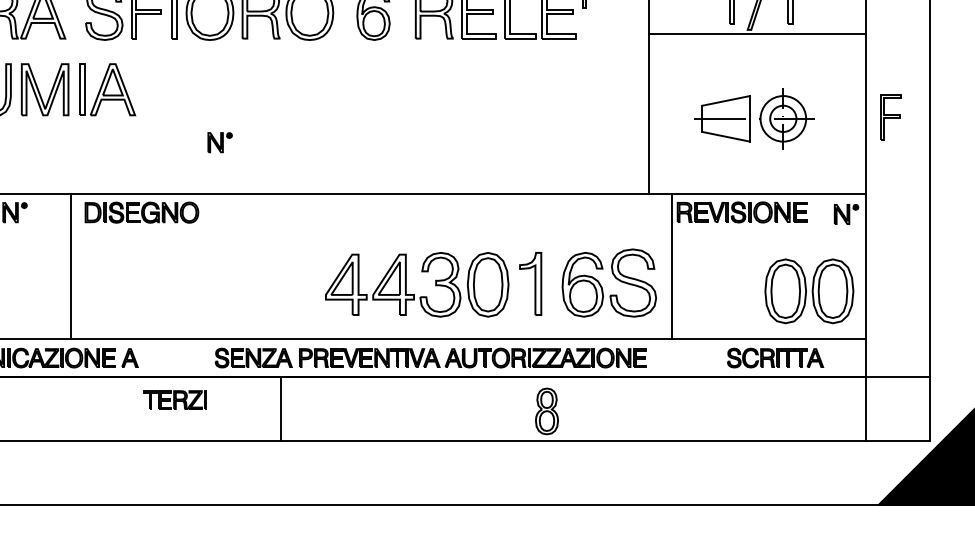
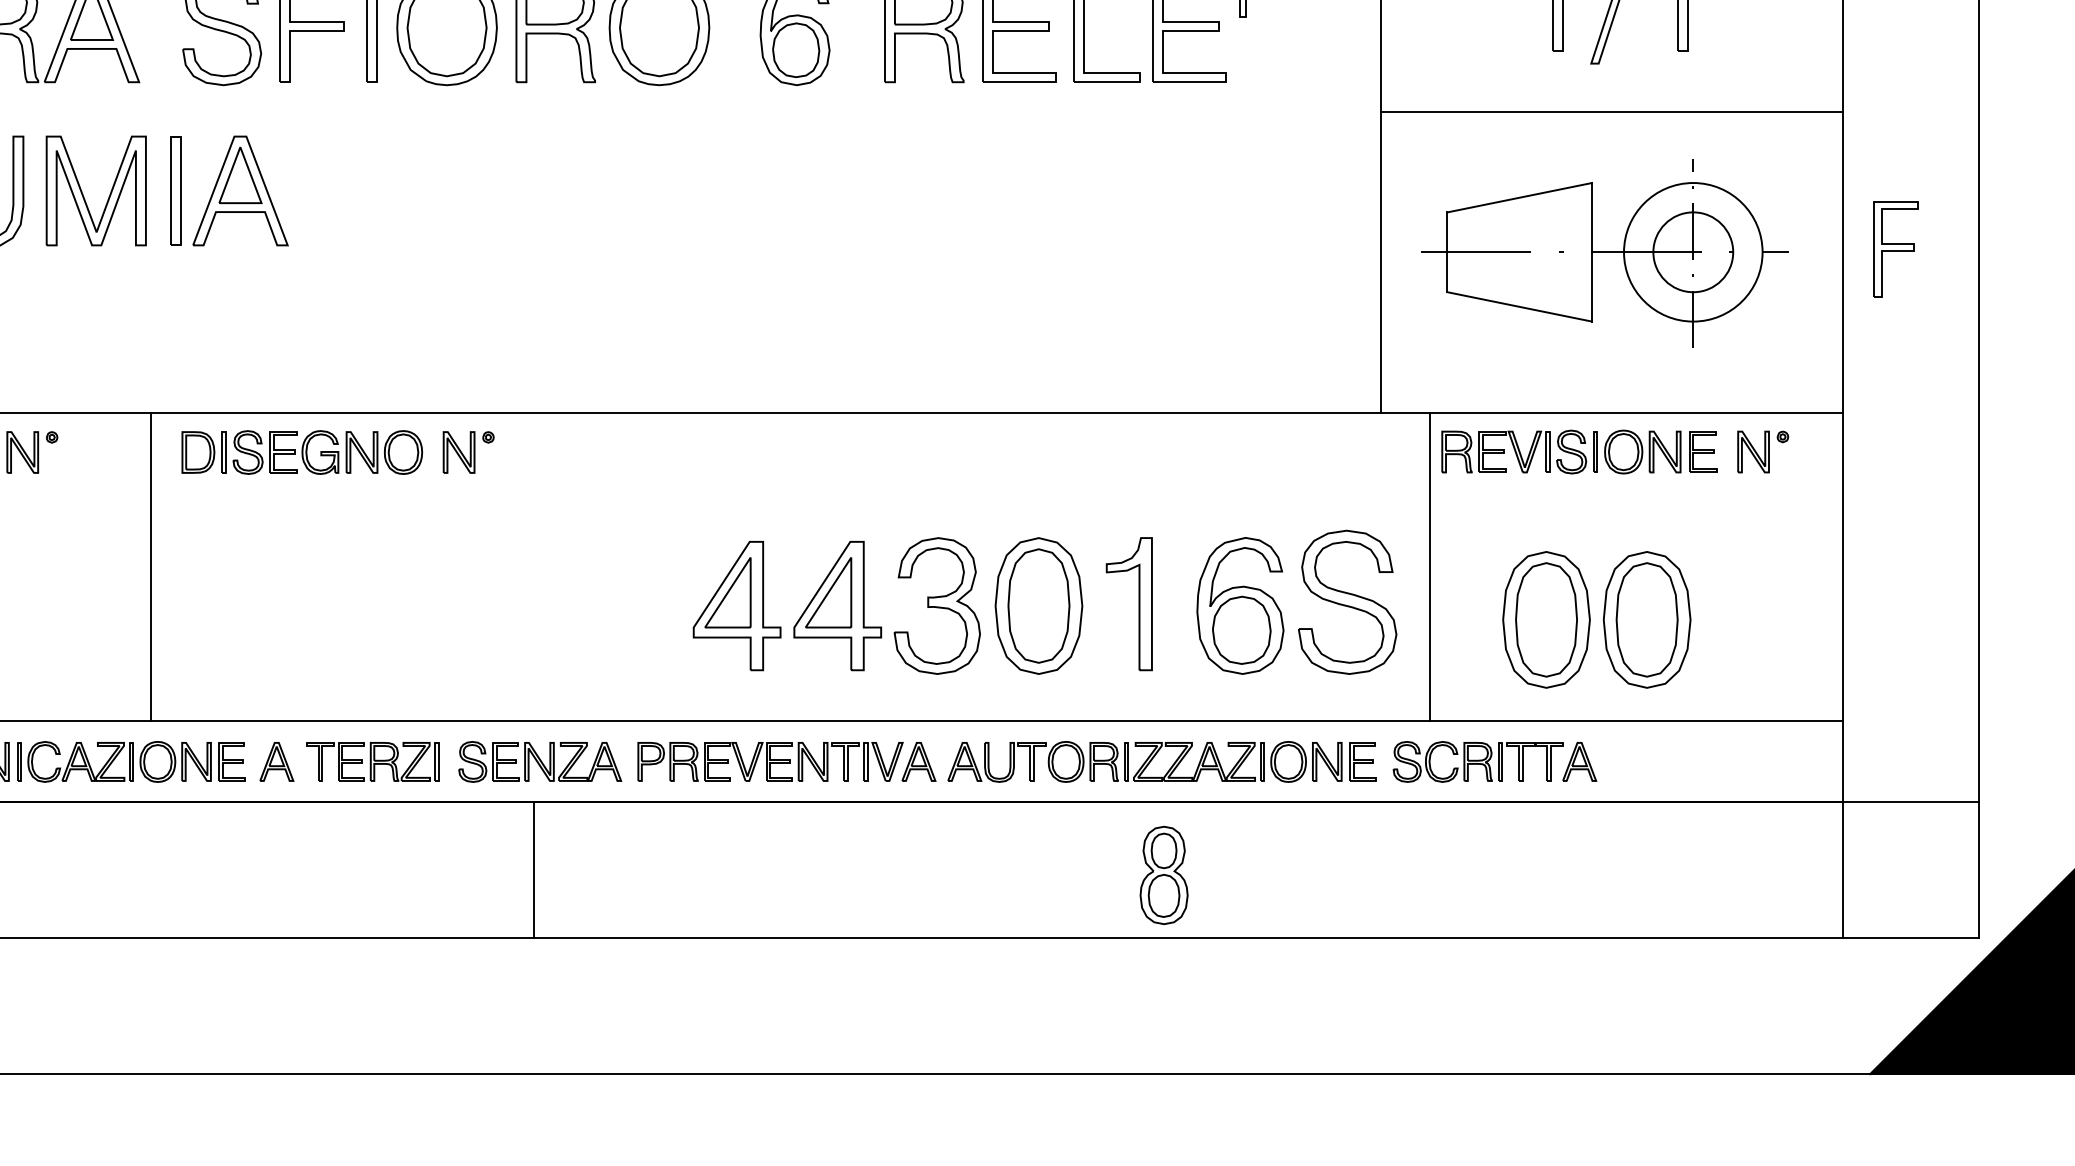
line: (757, 33) -> (1611, 111), moved
part: (754, 119) -> (1605, 254), size x1.43
part: (219, 142) -> (467, 452), moved
part: (846, 214) -> (1763, 452), moved
part: (809, 291) -> (1597, 620), moved
part: (775, 357) -> (1494, 760), moved
part: (174, 399) -> (371, 760), moved
line: (280, 408) -> (533, 869), moved

